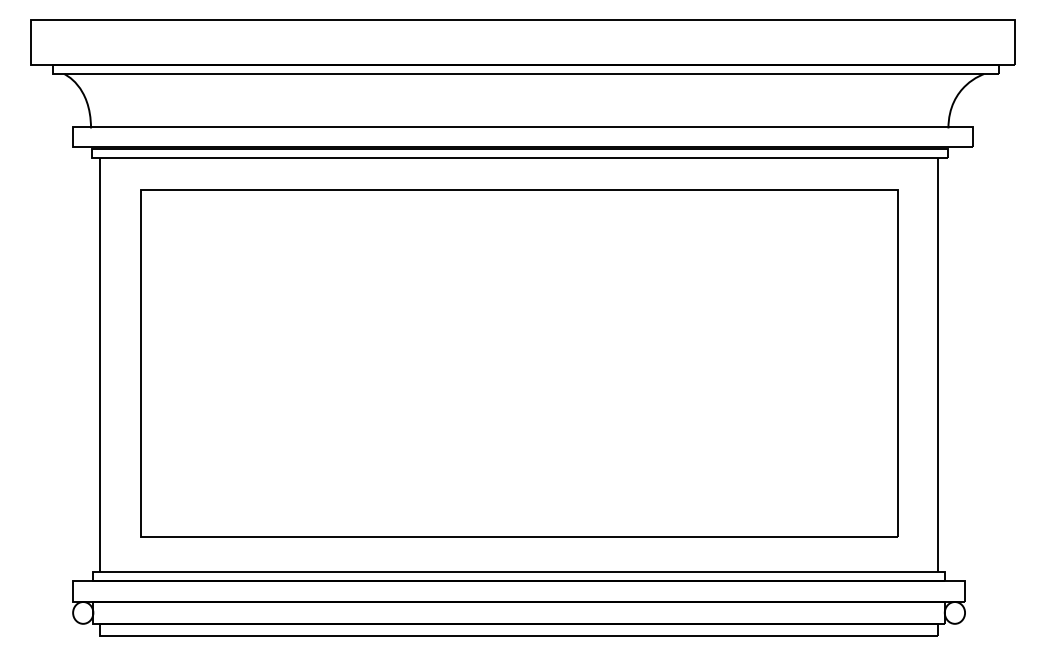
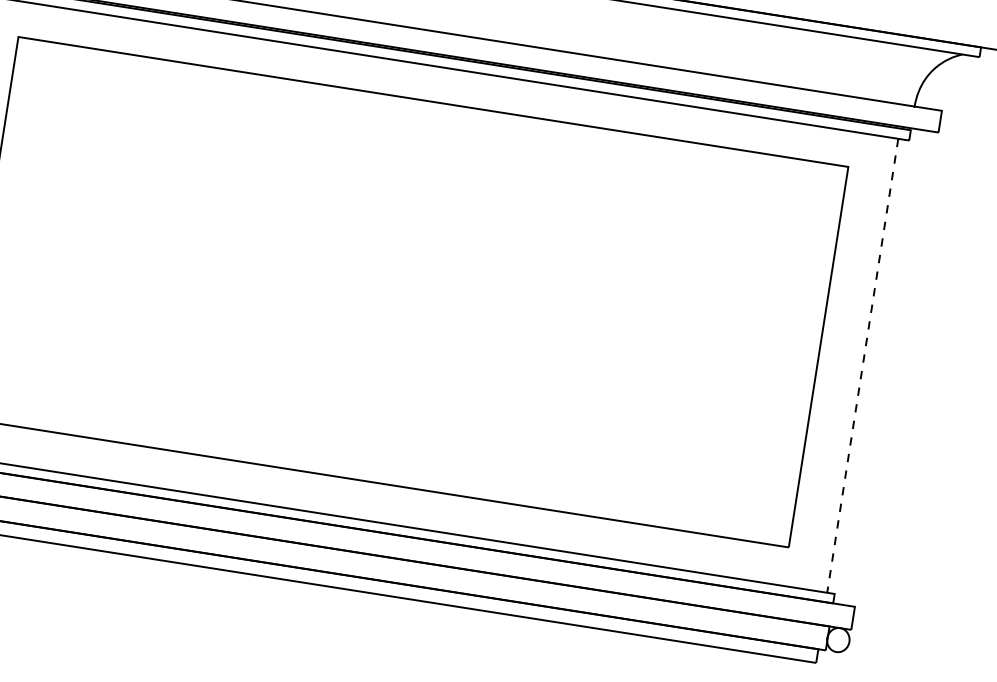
line: (938, 365) -> (862, 366), solid -> dashed

